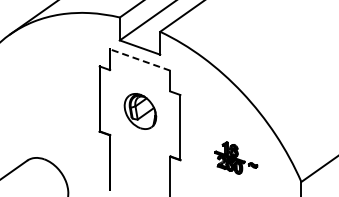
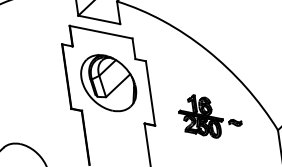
line: (139, 59) -> (100, 31), dashed -> solid
part: (140, 111) -> (108, 83), size x1.67
part: (236, 157) -> (210, 115), size x1.43

